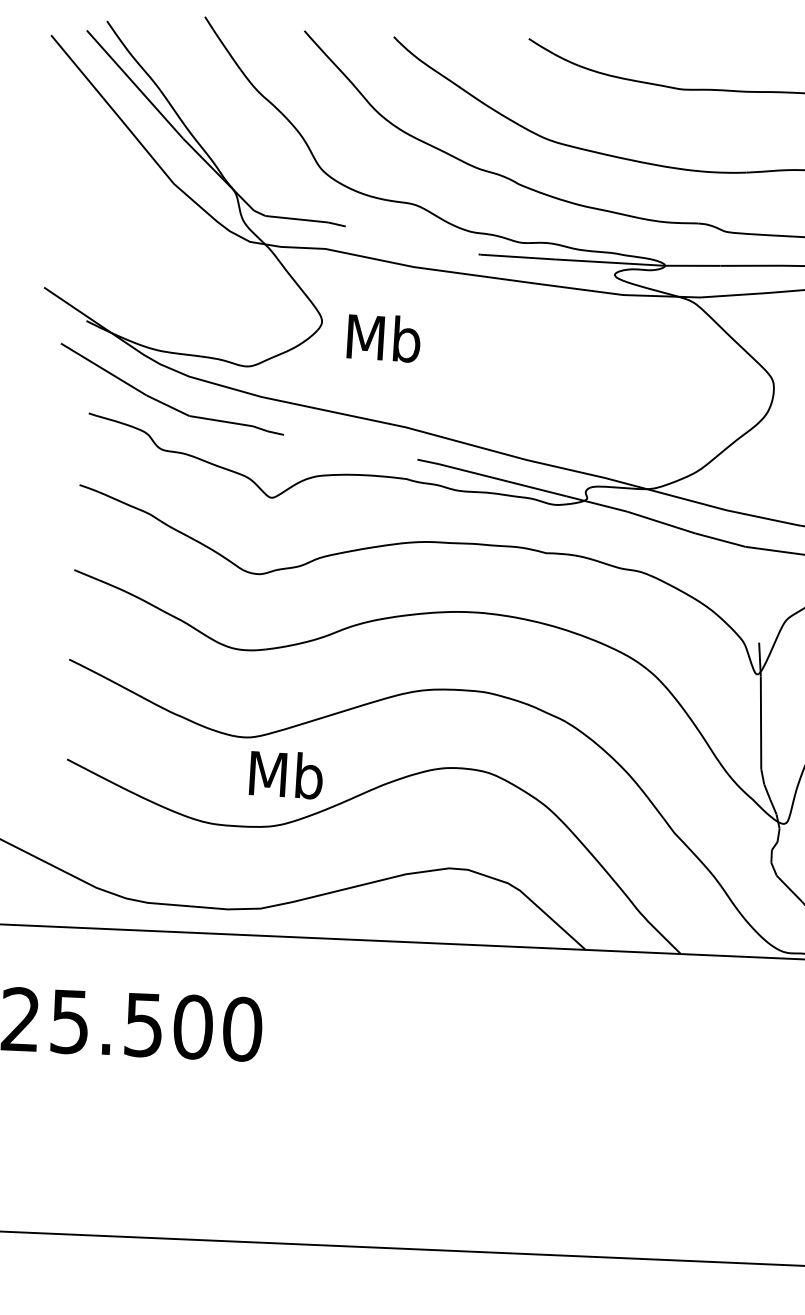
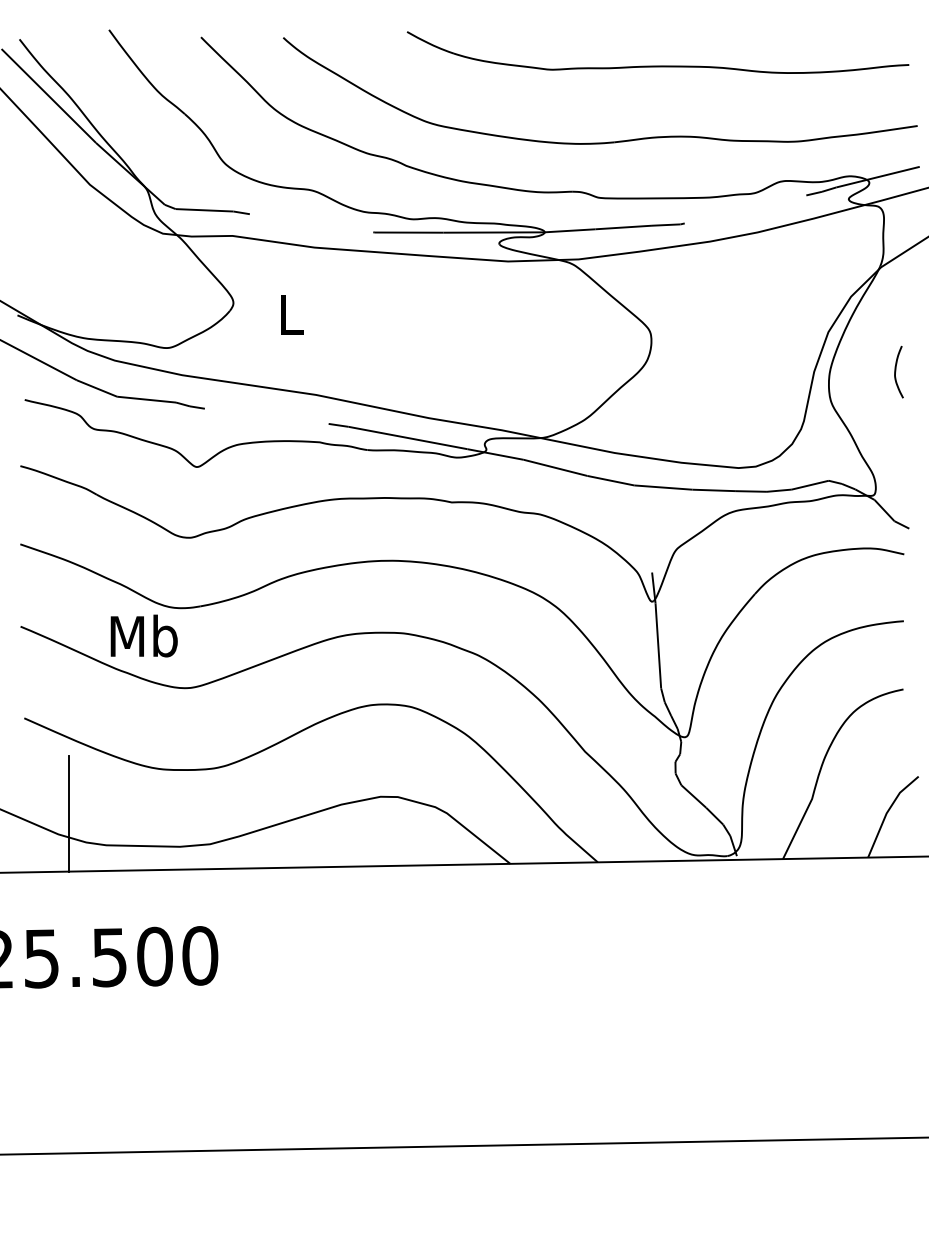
text: (383, 337) -> (290, 313), Mb -> L
text: (285, 774) -> (143, 635), moved
line: (108, 865) -> (68, 813), added

